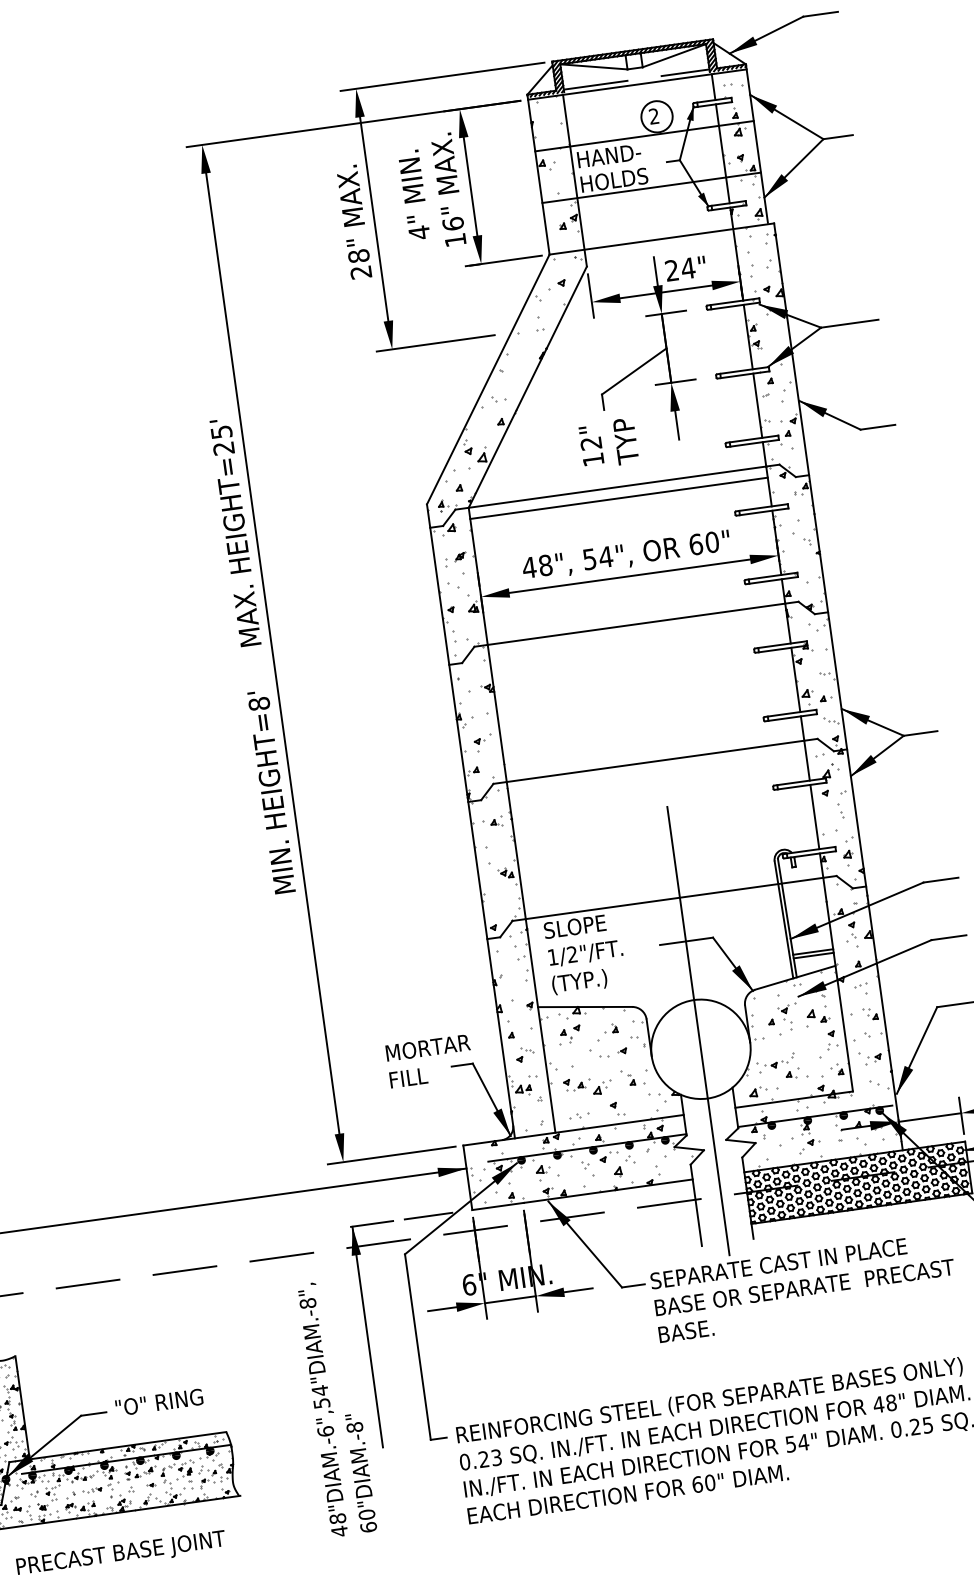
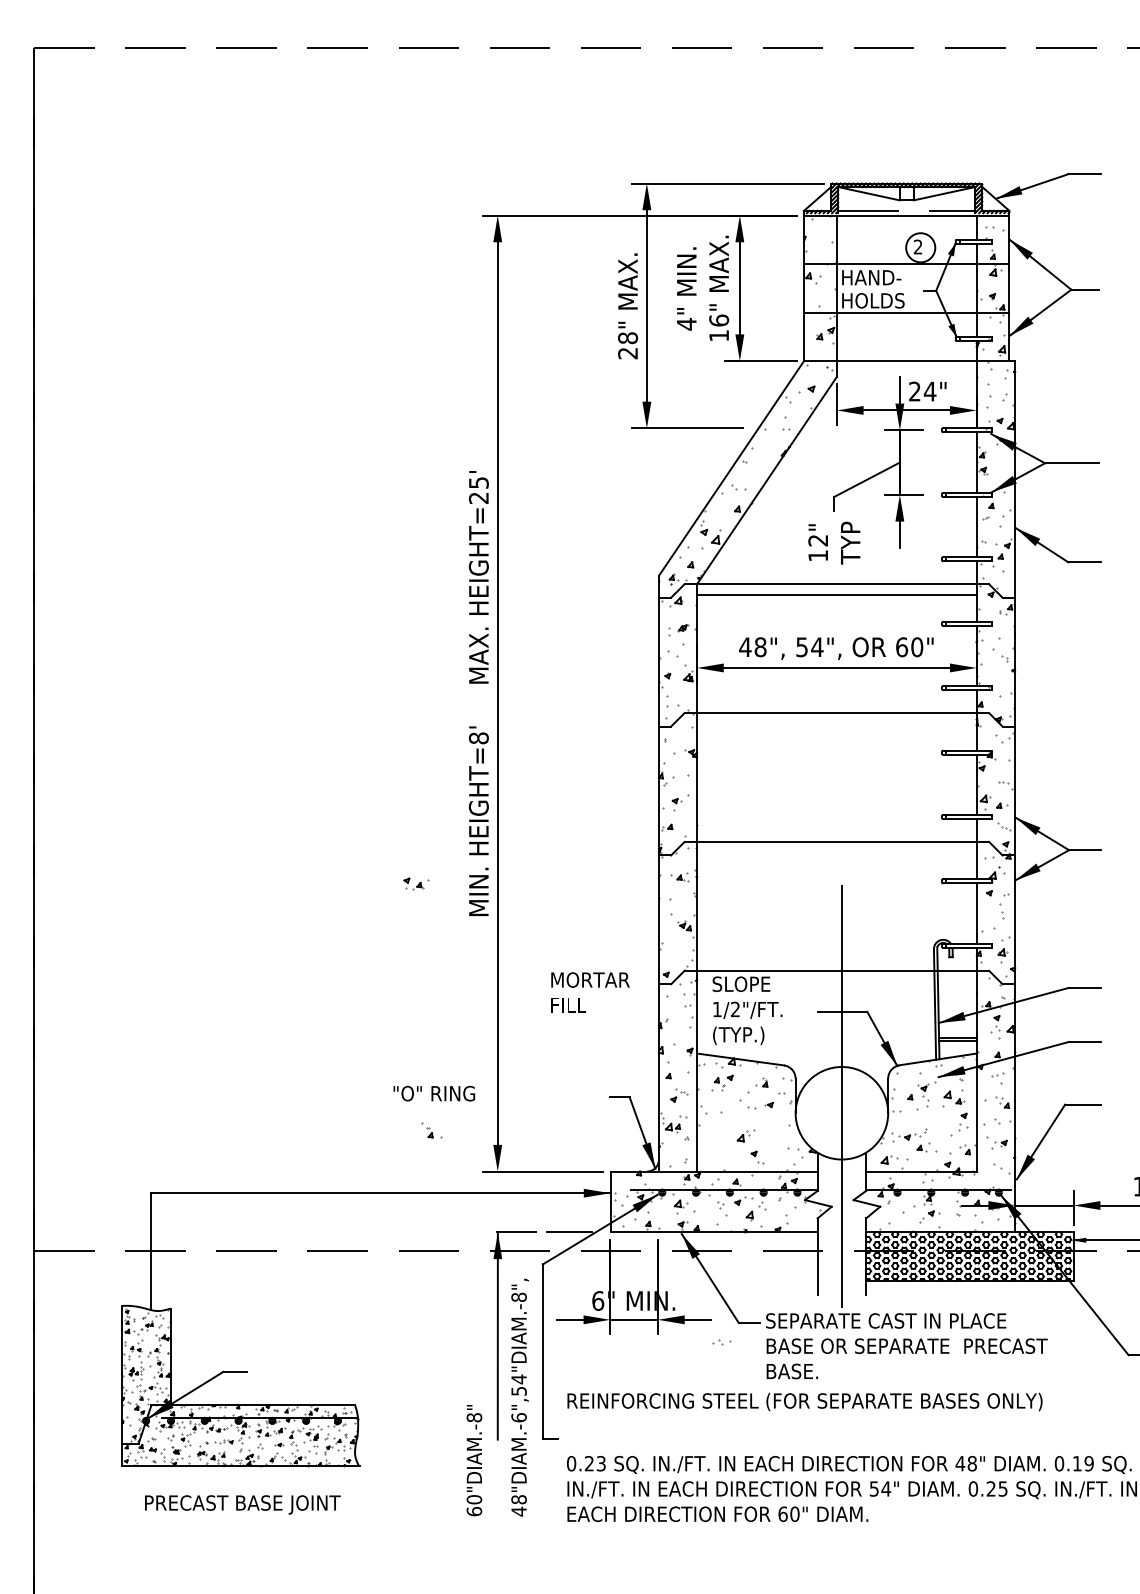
text: (429, 1061) -> (590, 992), moved
part: (632, 1077) -> (431, 1130), moved
part: (577, 1084) -> (416, 883), moved
part: (579, 1116) -> (721, 1342), moved
text: (709, 1400) -> (804, 1401), moved
text: (159, 1402) -> (434, 1093), moved
text: (323, 1409) -> (519, 1397), moved

